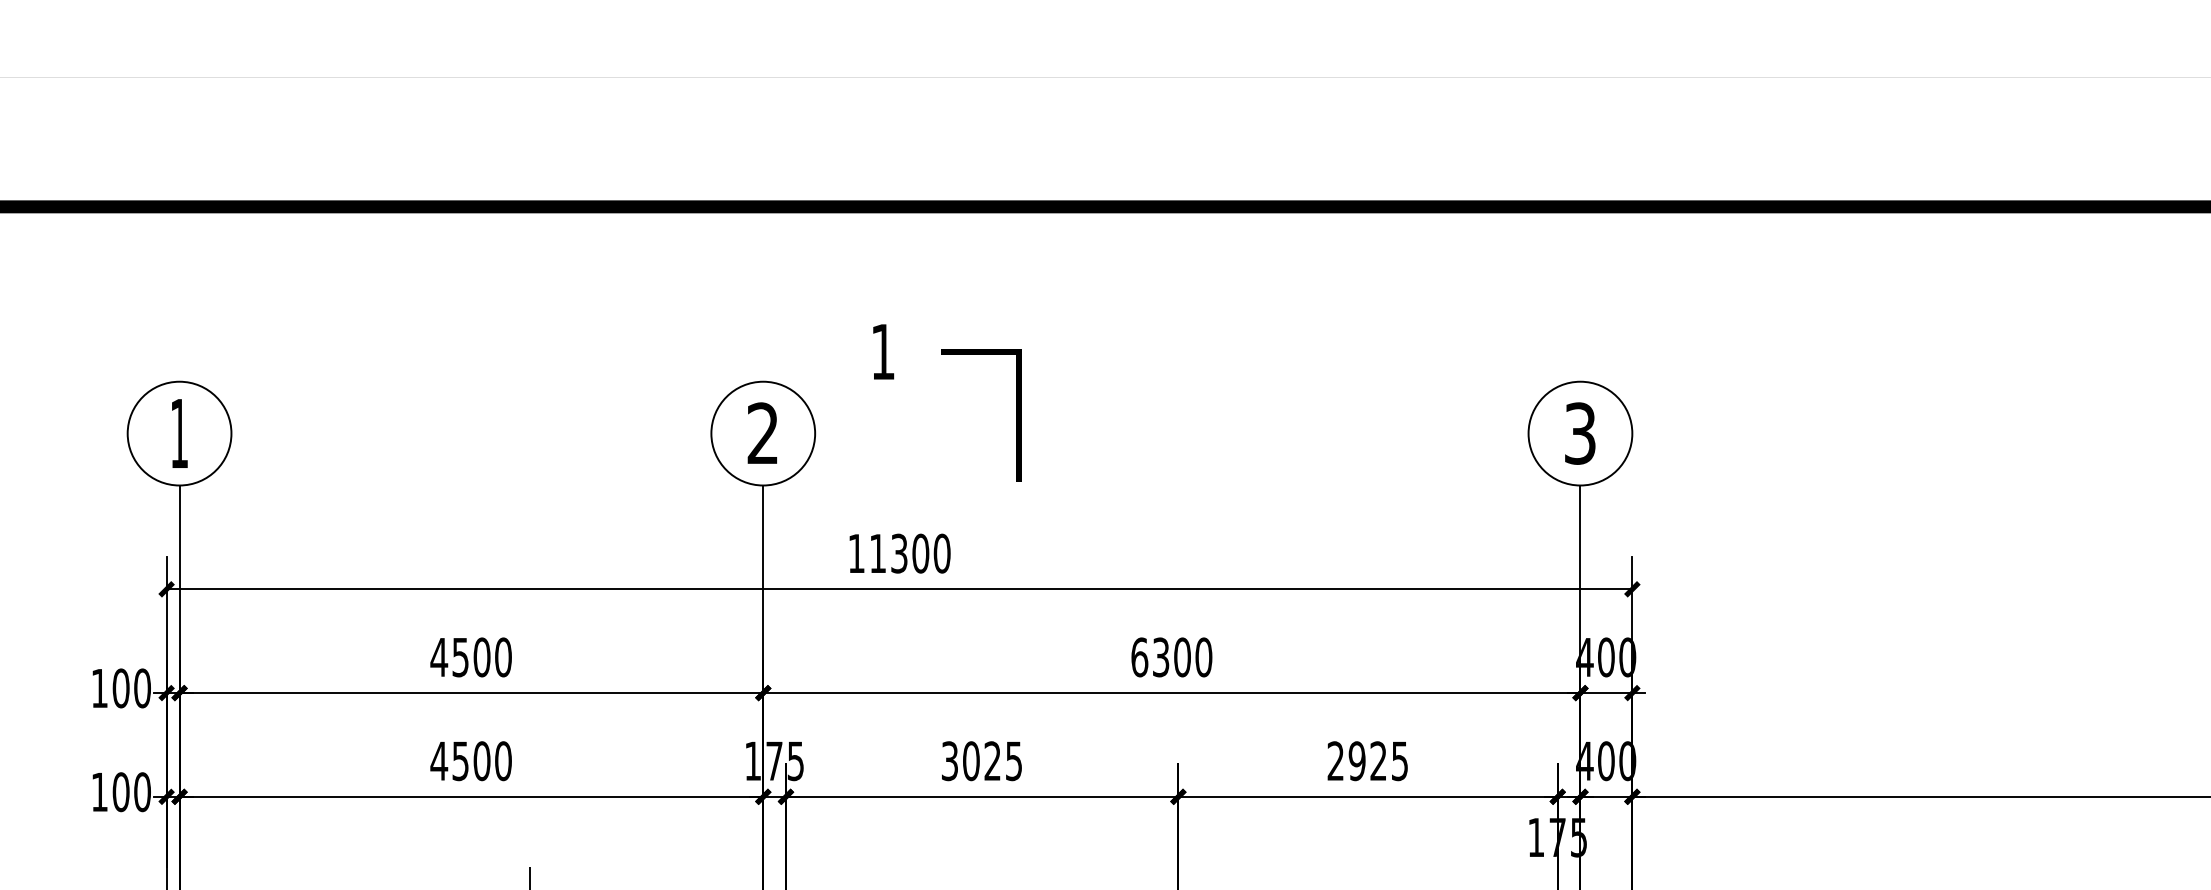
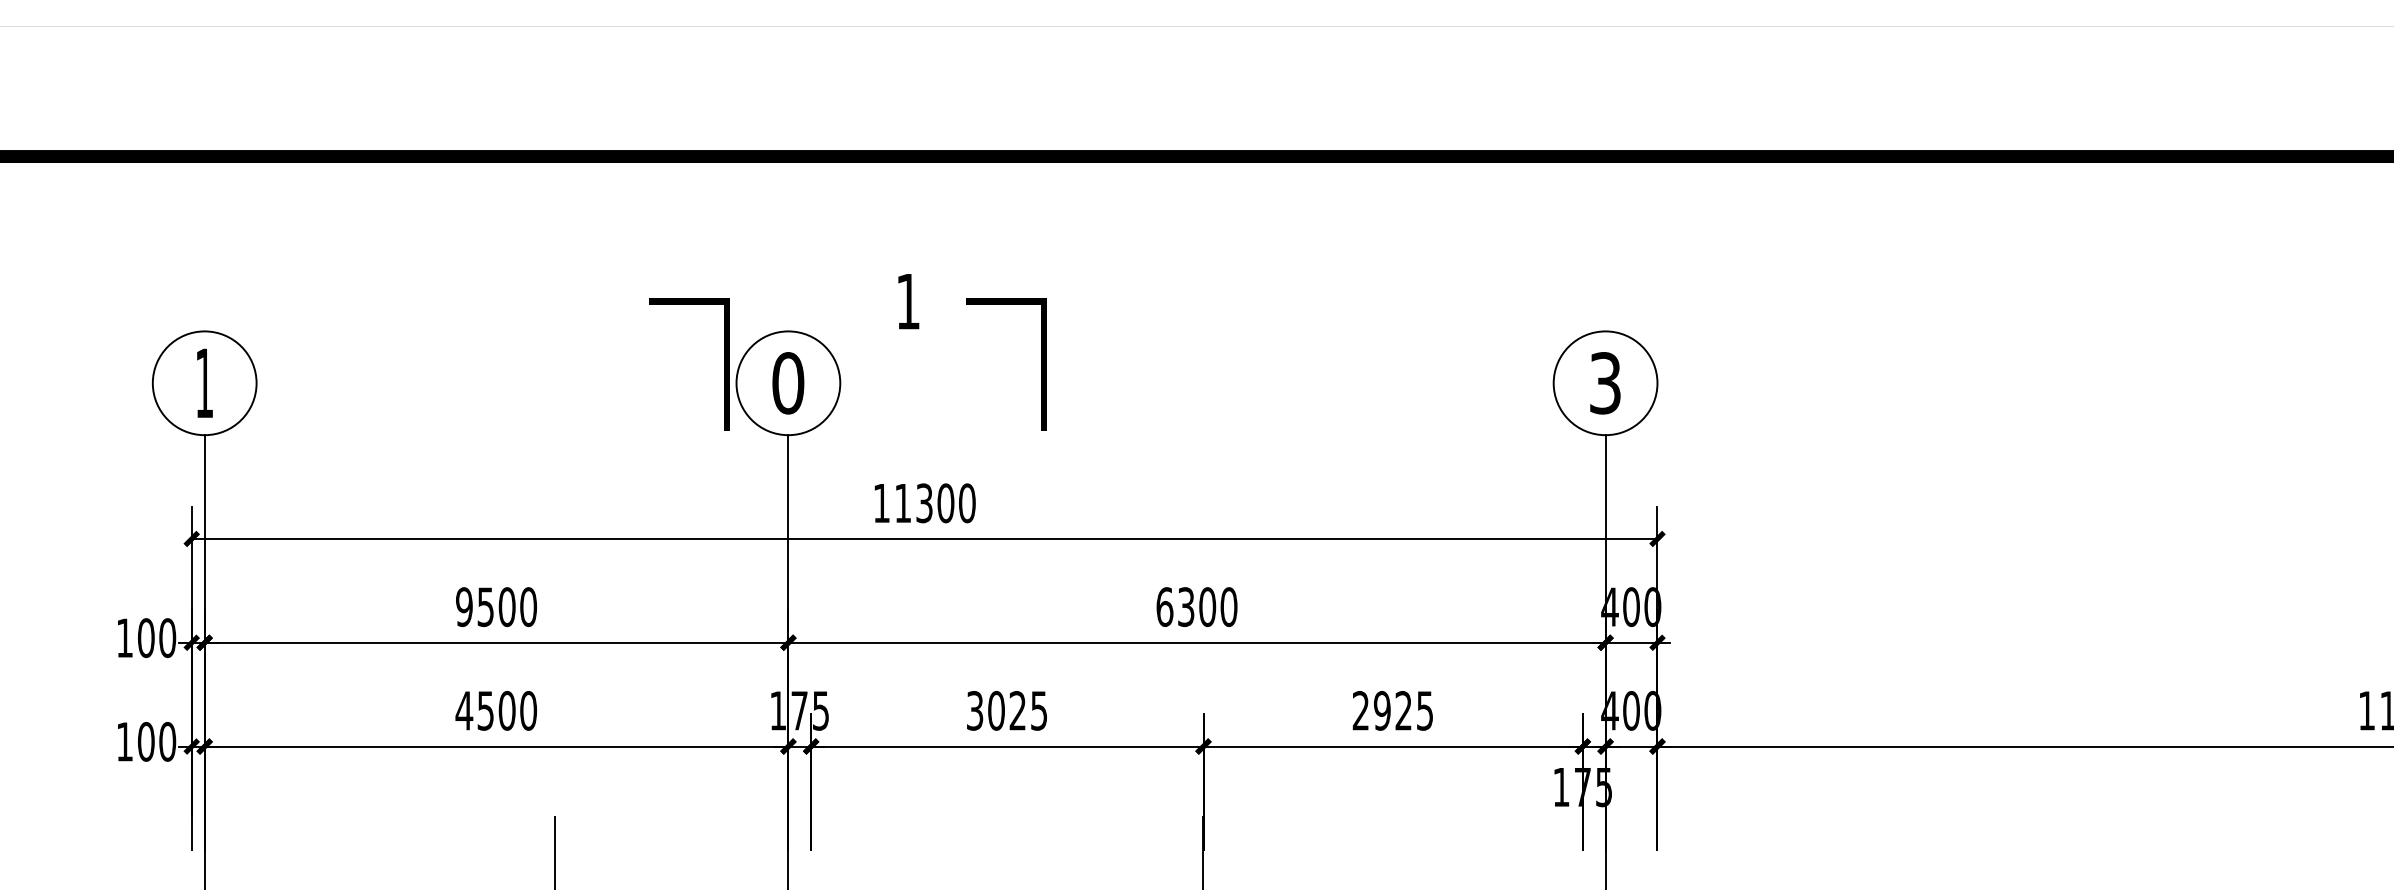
line: (699, 414) -> (724, 364), added
text: (763, 433) -> (788, 383), 2 -> 0
text: (439, 657) -> (464, 607), 4500 -> 9500

